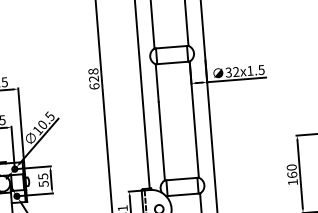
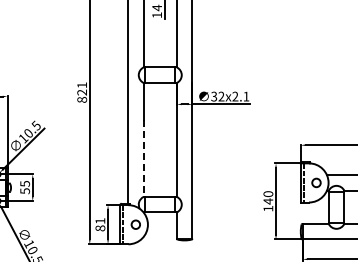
text: (255, 70) -> (240, 96), 32x1.5 -> 32x2.1
text: (94, 78) -> (82, 92), 628 -> 821
line: (161, 142) -> (143, 159), solid -> dashed
text: (292, 175) -> (268, 201), 160 -> 140

